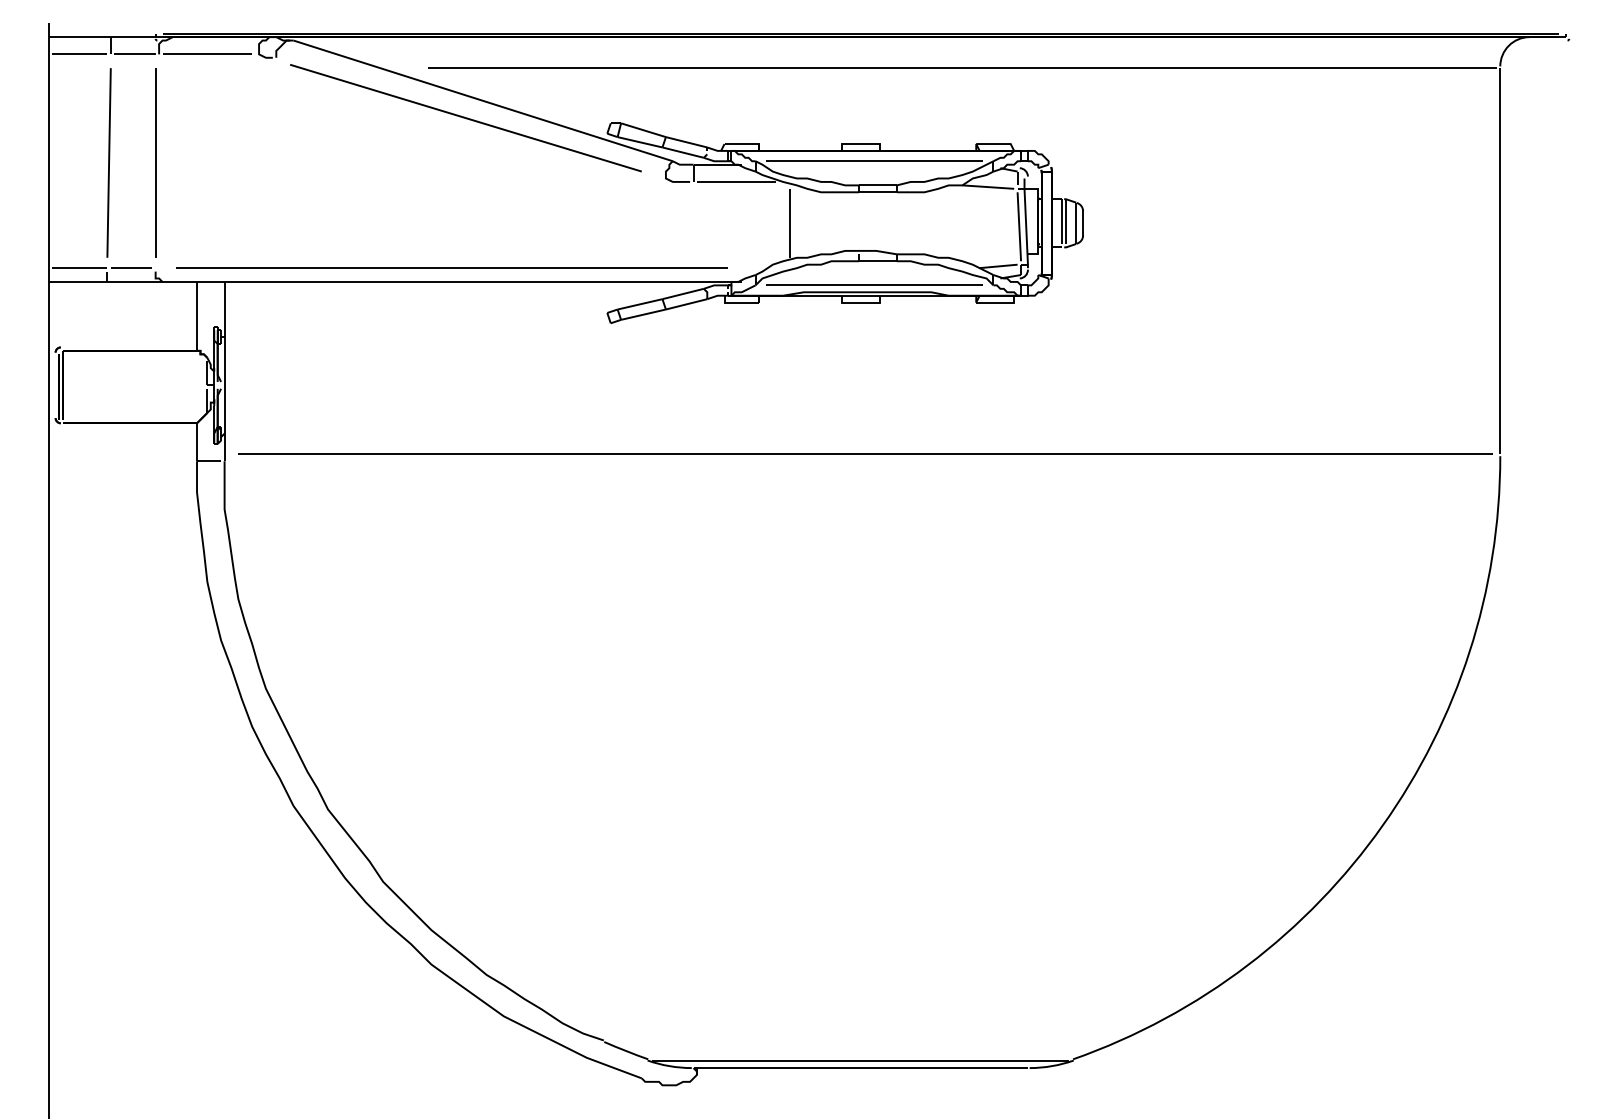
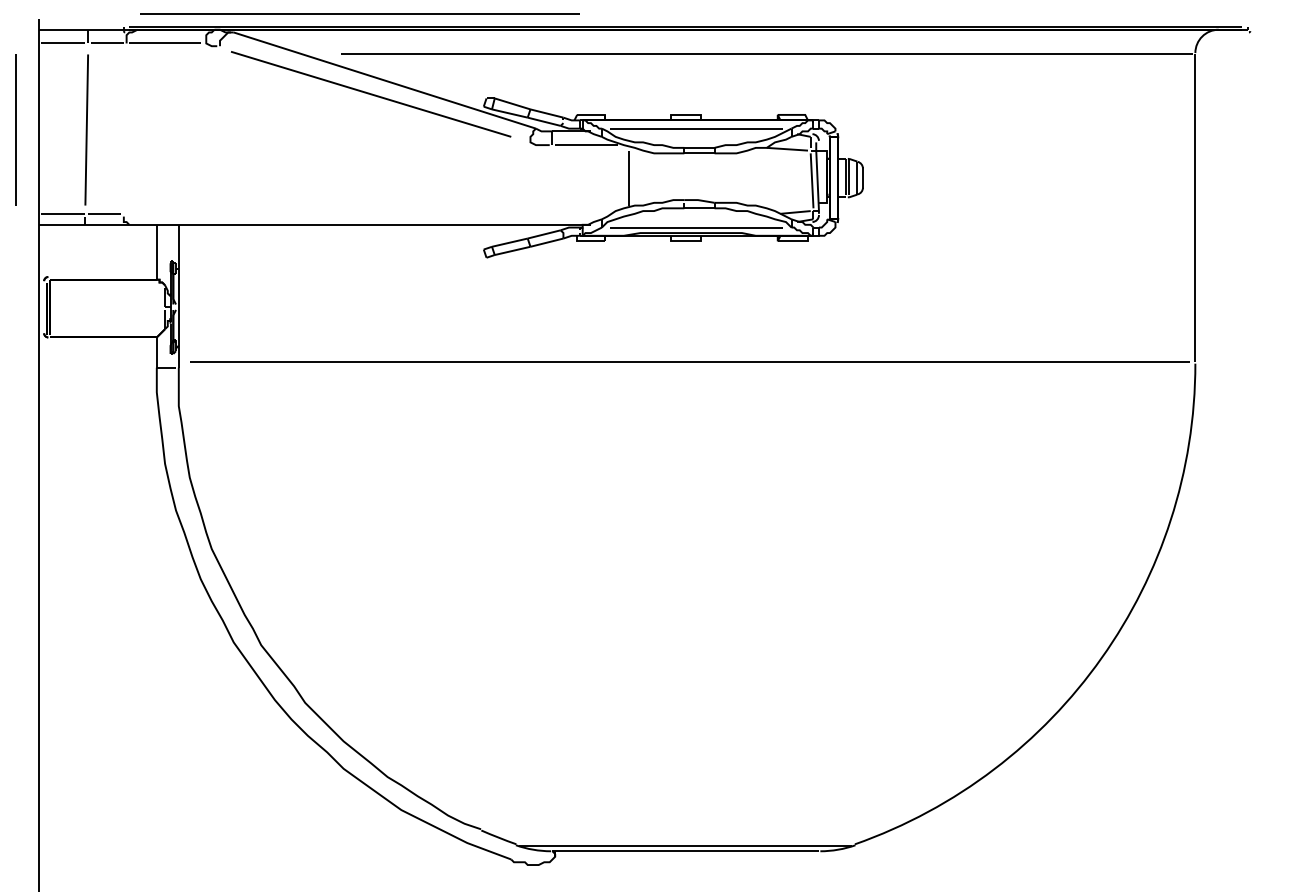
line: (155, 162) -> (15, 129), moved
line: (451, 267) -> (359, 13), moved

